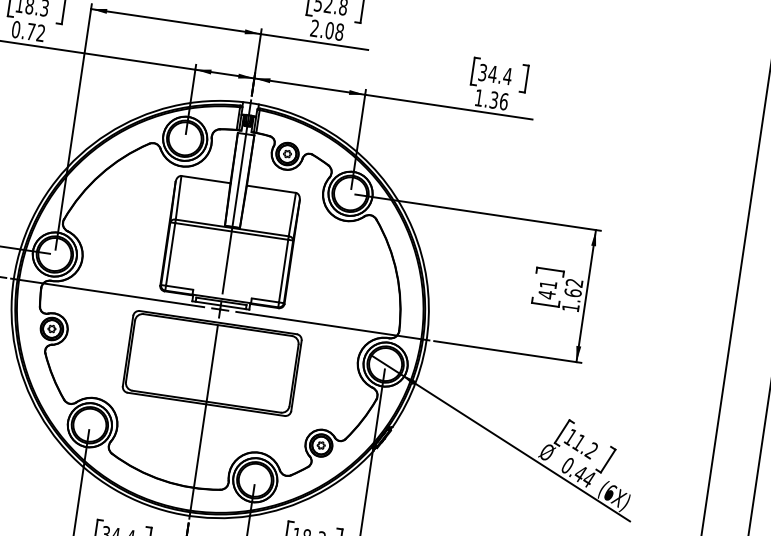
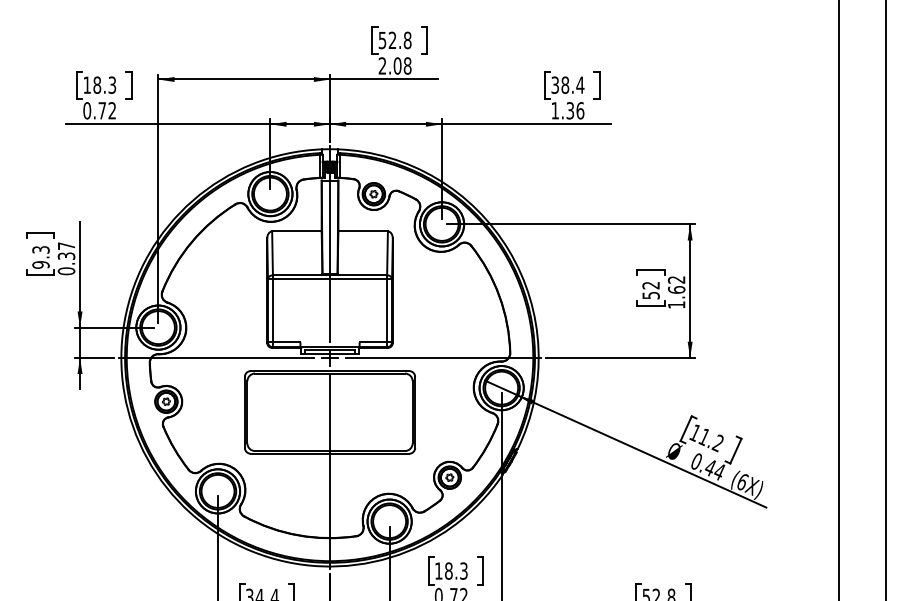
text: (493, 73) -> (565, 84), 34.4 -> 38.4
text: (547, 289) -> (650, 290), 41 -> 52

